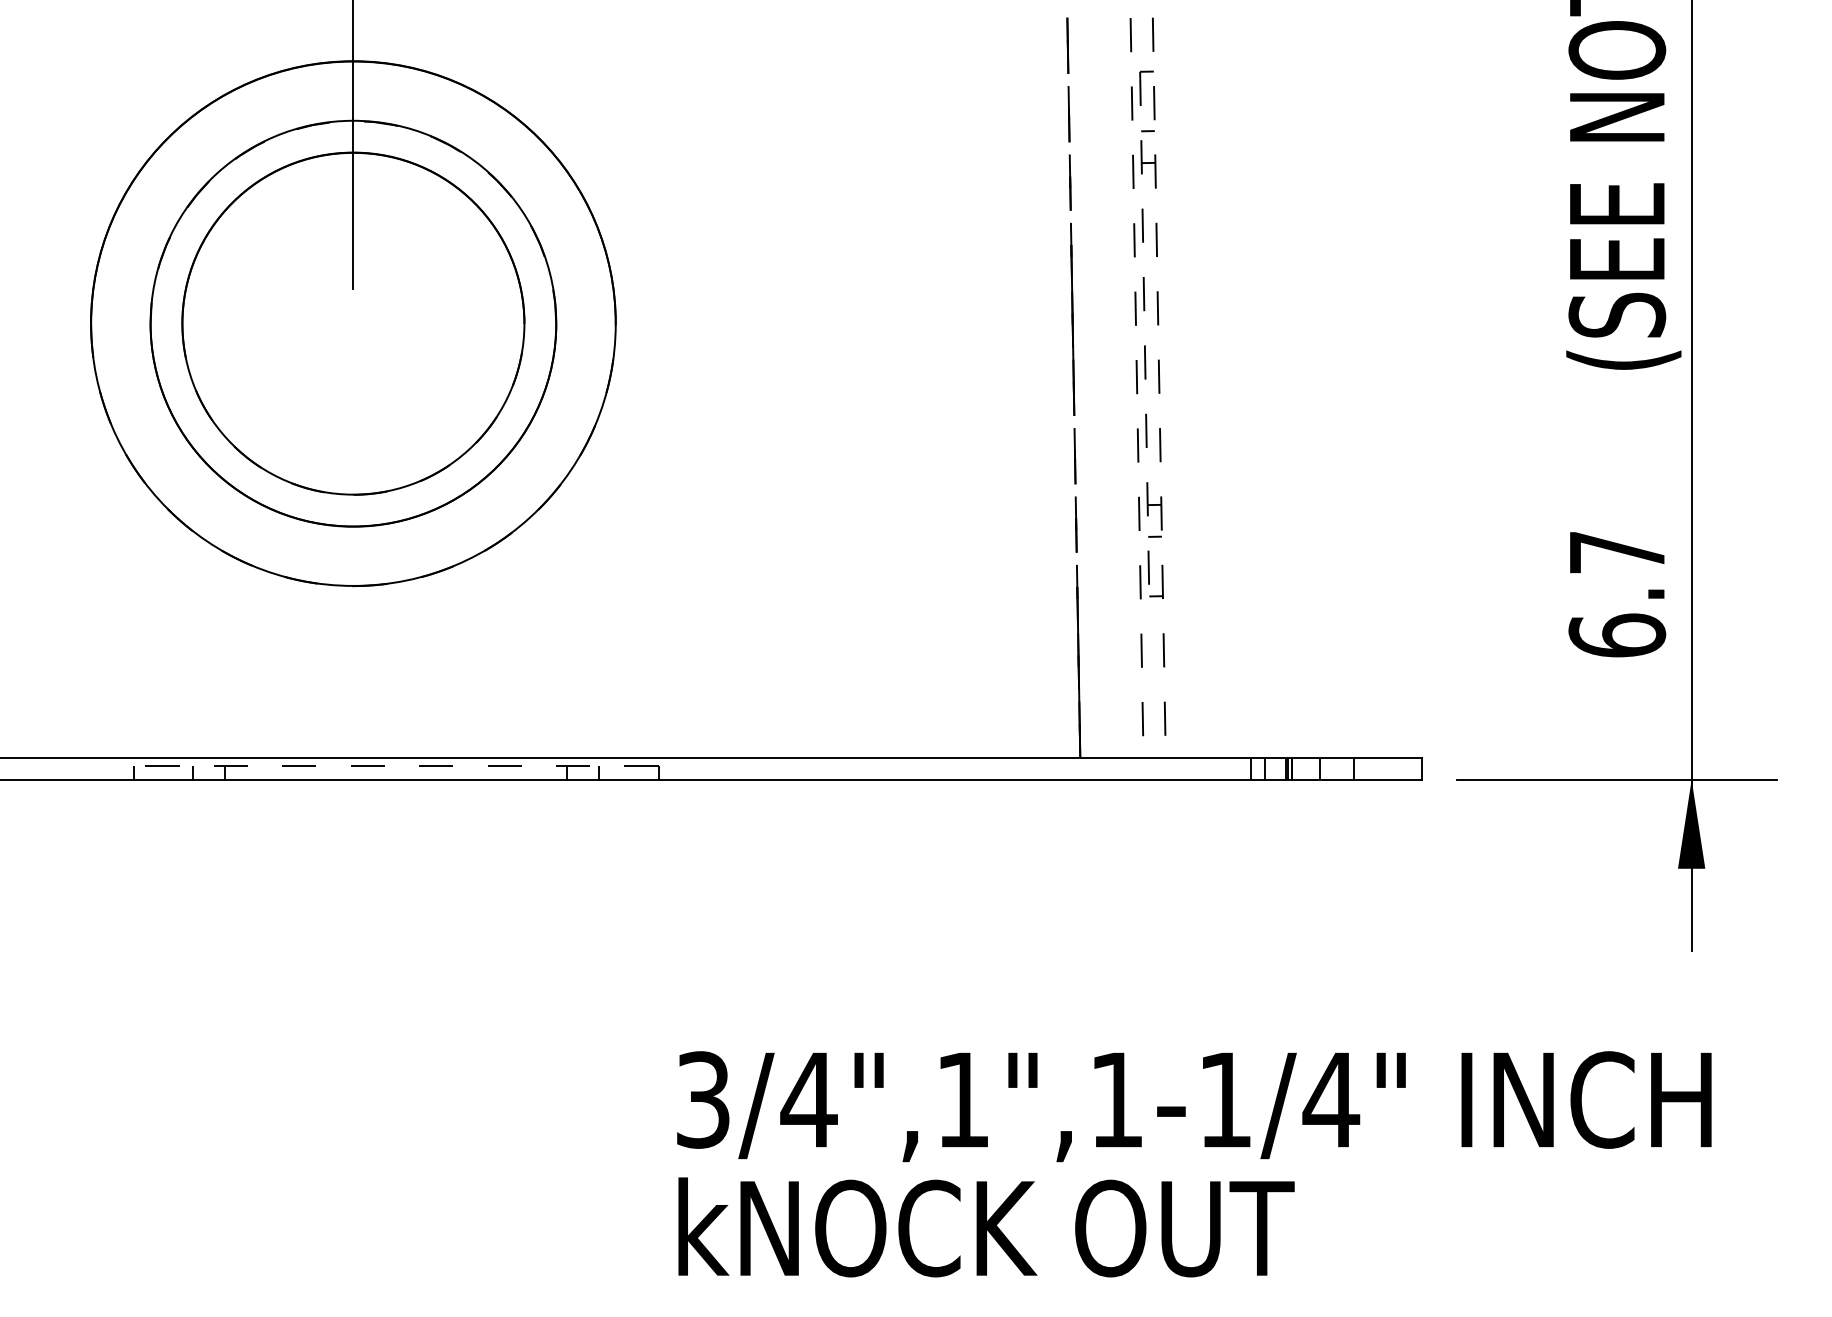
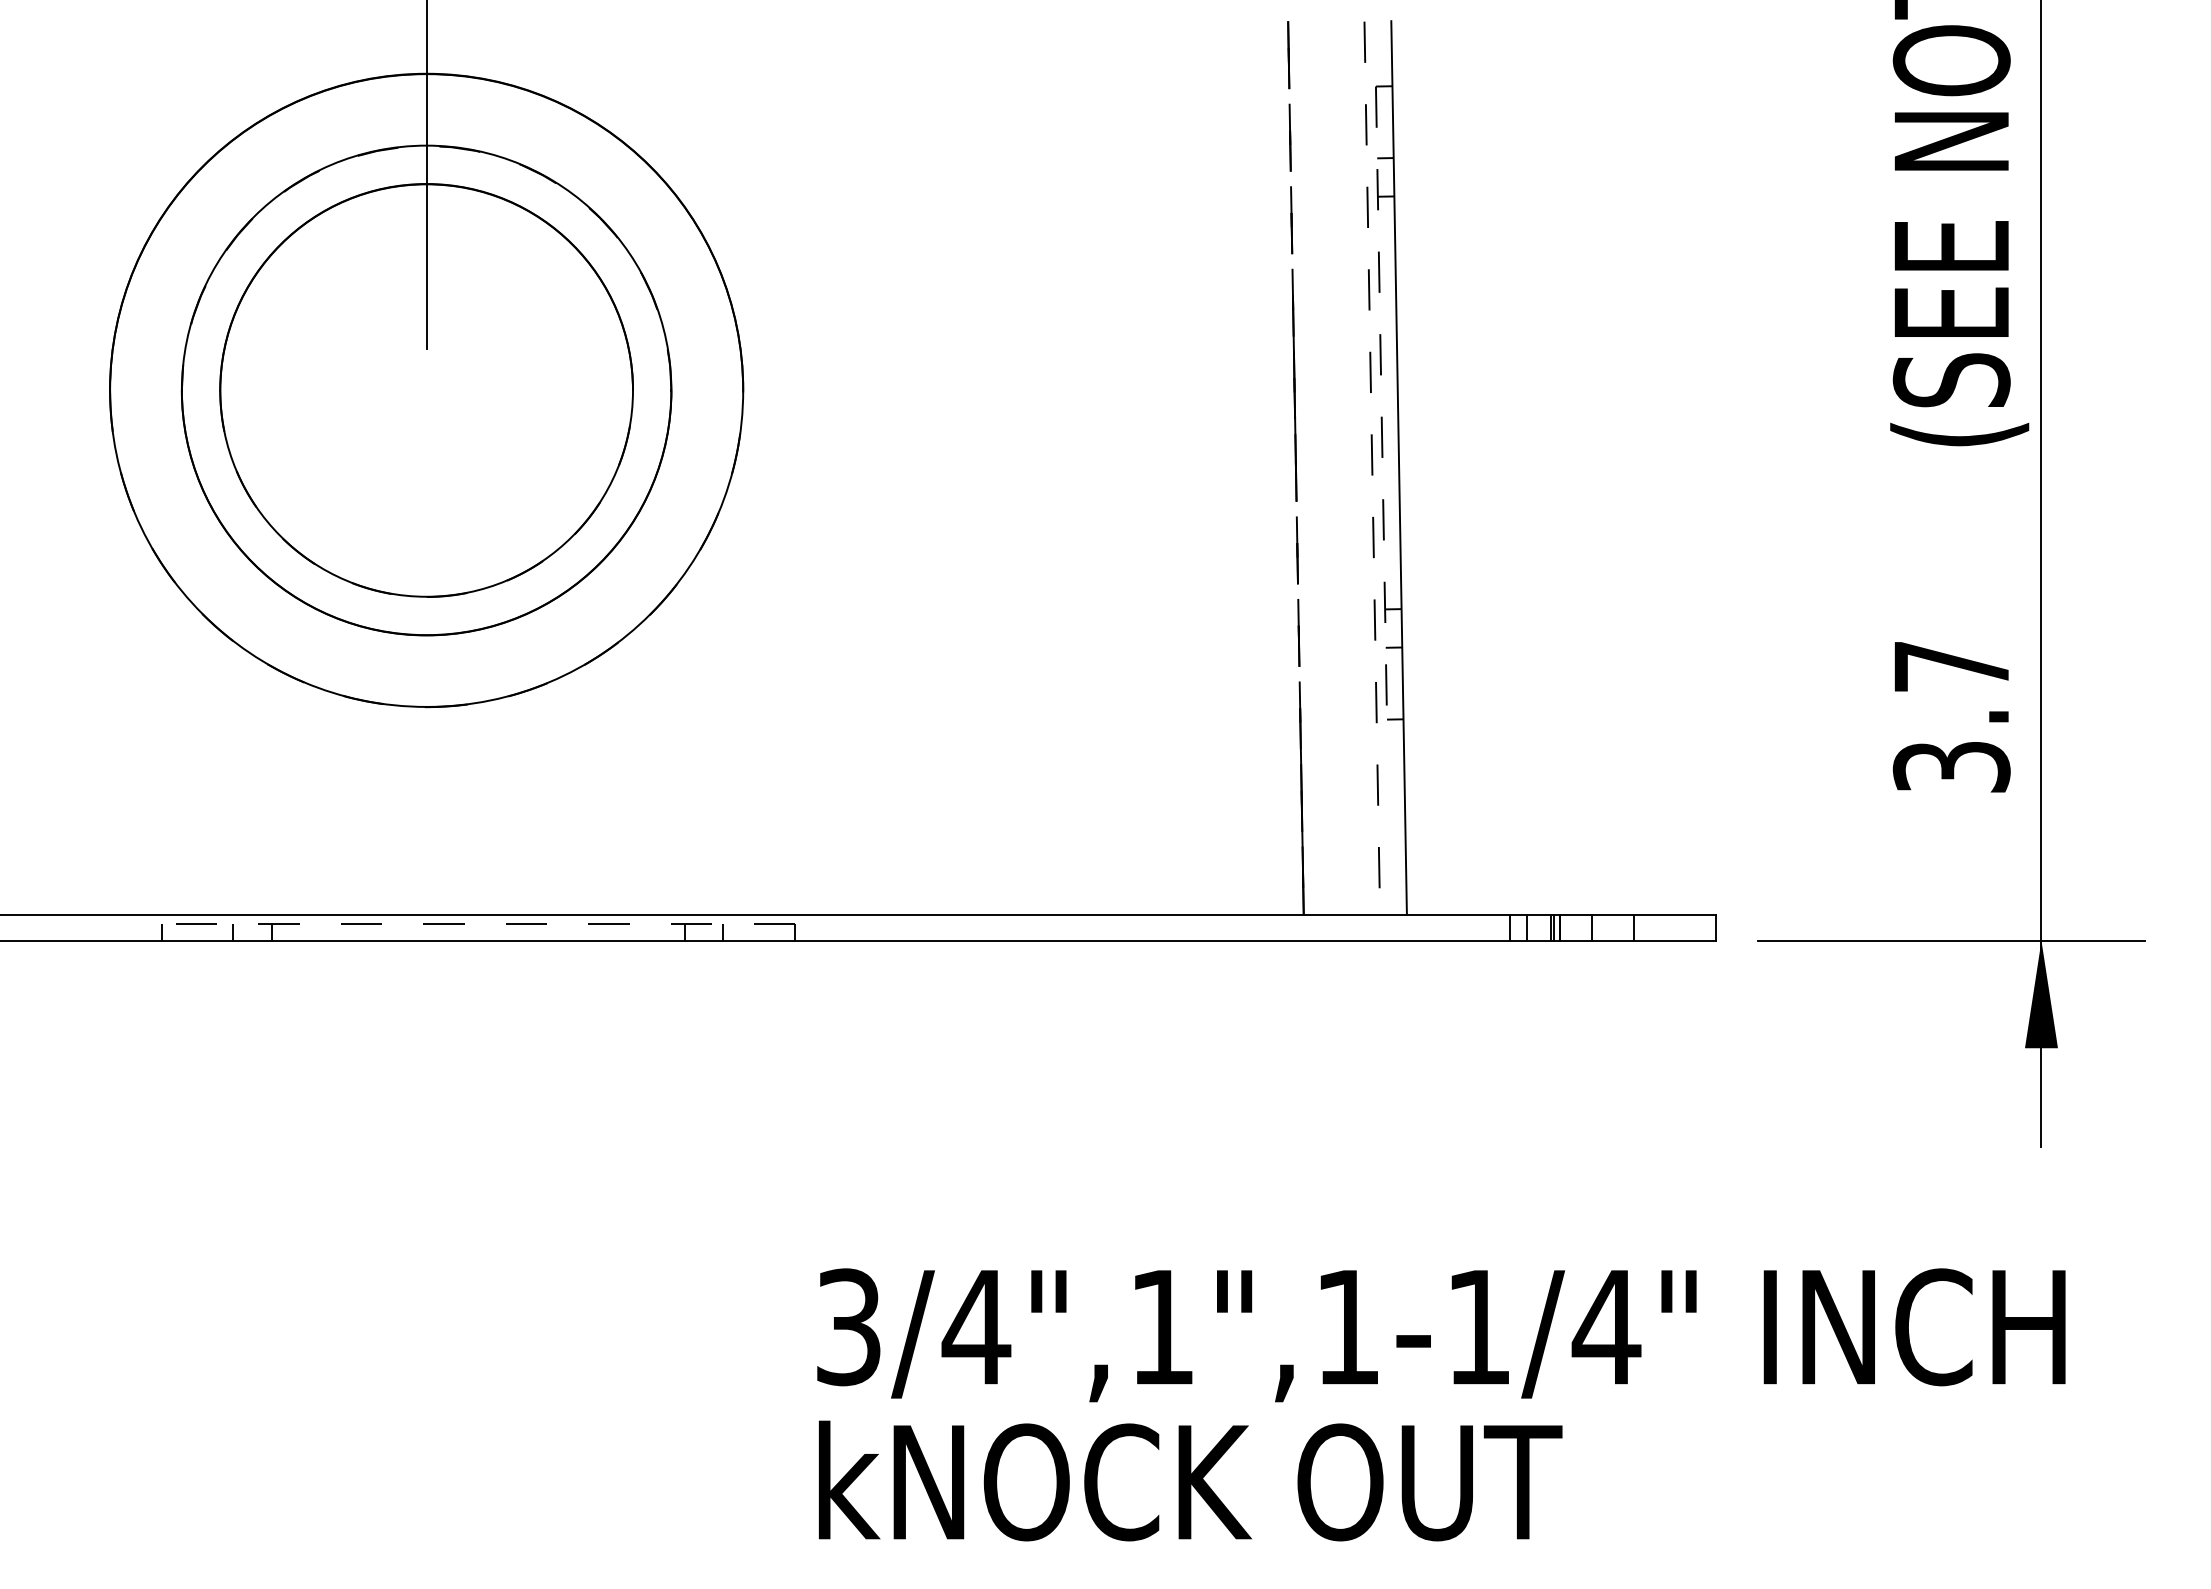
line: (1159, 387) -> (1399, 467), dashed -> solid
text: (1617, 635) -> (1951, 766), 6.7 -> 3.7

